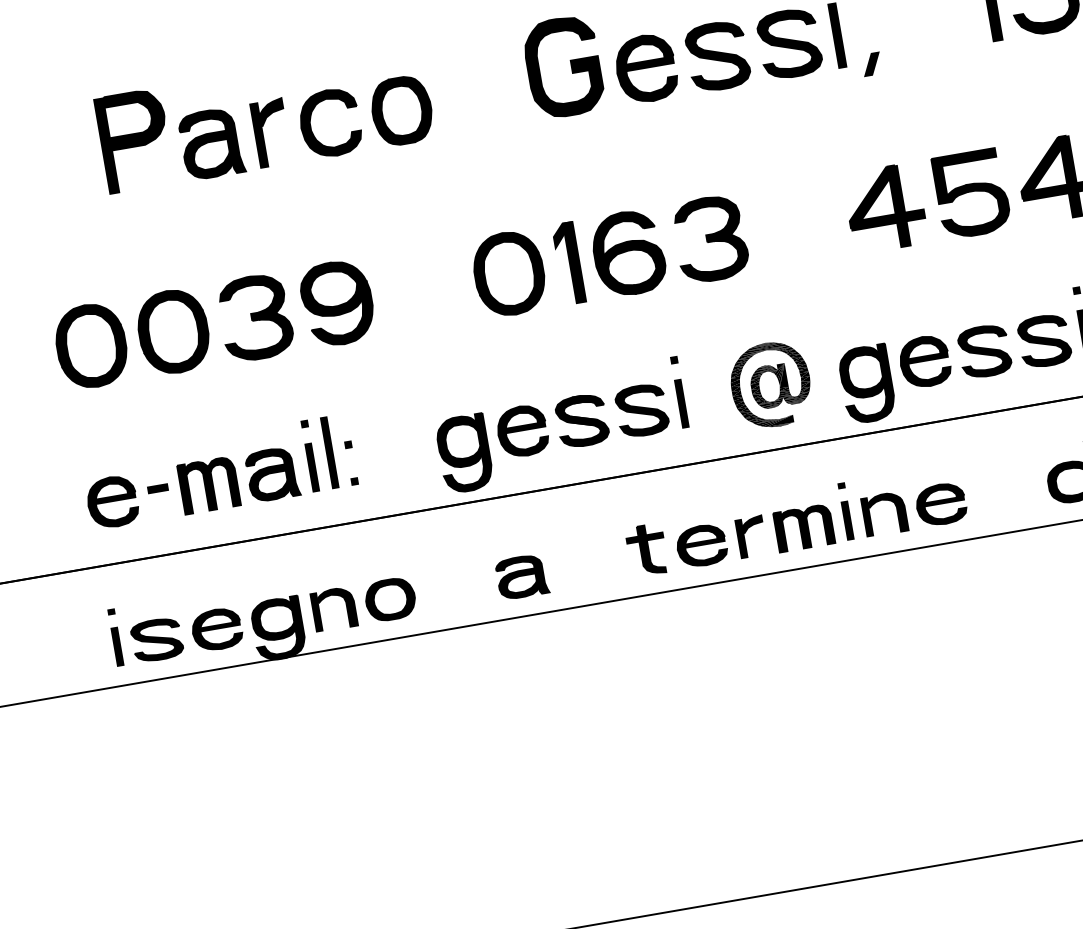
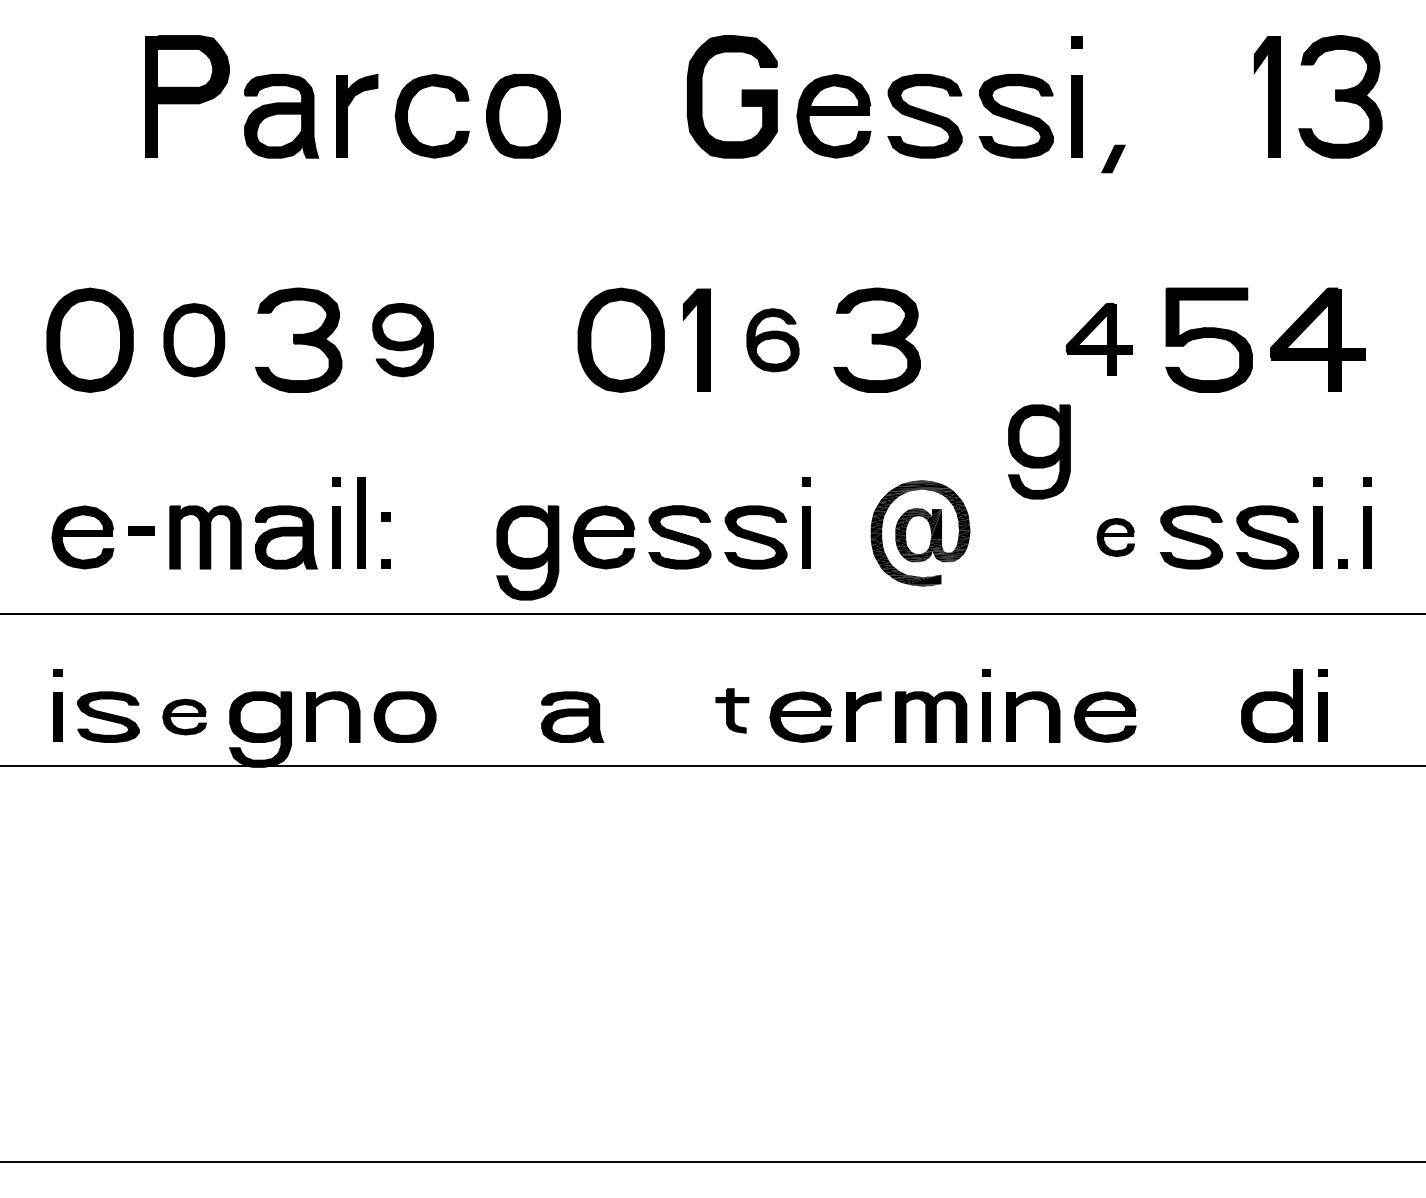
part: (885, 208) -> (1099, 339), size x0.7
part: (628, 252) -> (772, 339), size x0.6
part: (337, 302) -> (402, 339), size x0.7
part: (172, 331) -> (193, 339), size x0.7
part: (924, 361) -> (1115, 537), size x0.6
part: (867, 383) -> (1039, 451), moved
part: (647, 549) -> (732, 710), size x0.7
part: (216, 629) -> (184, 716), size x0.7

